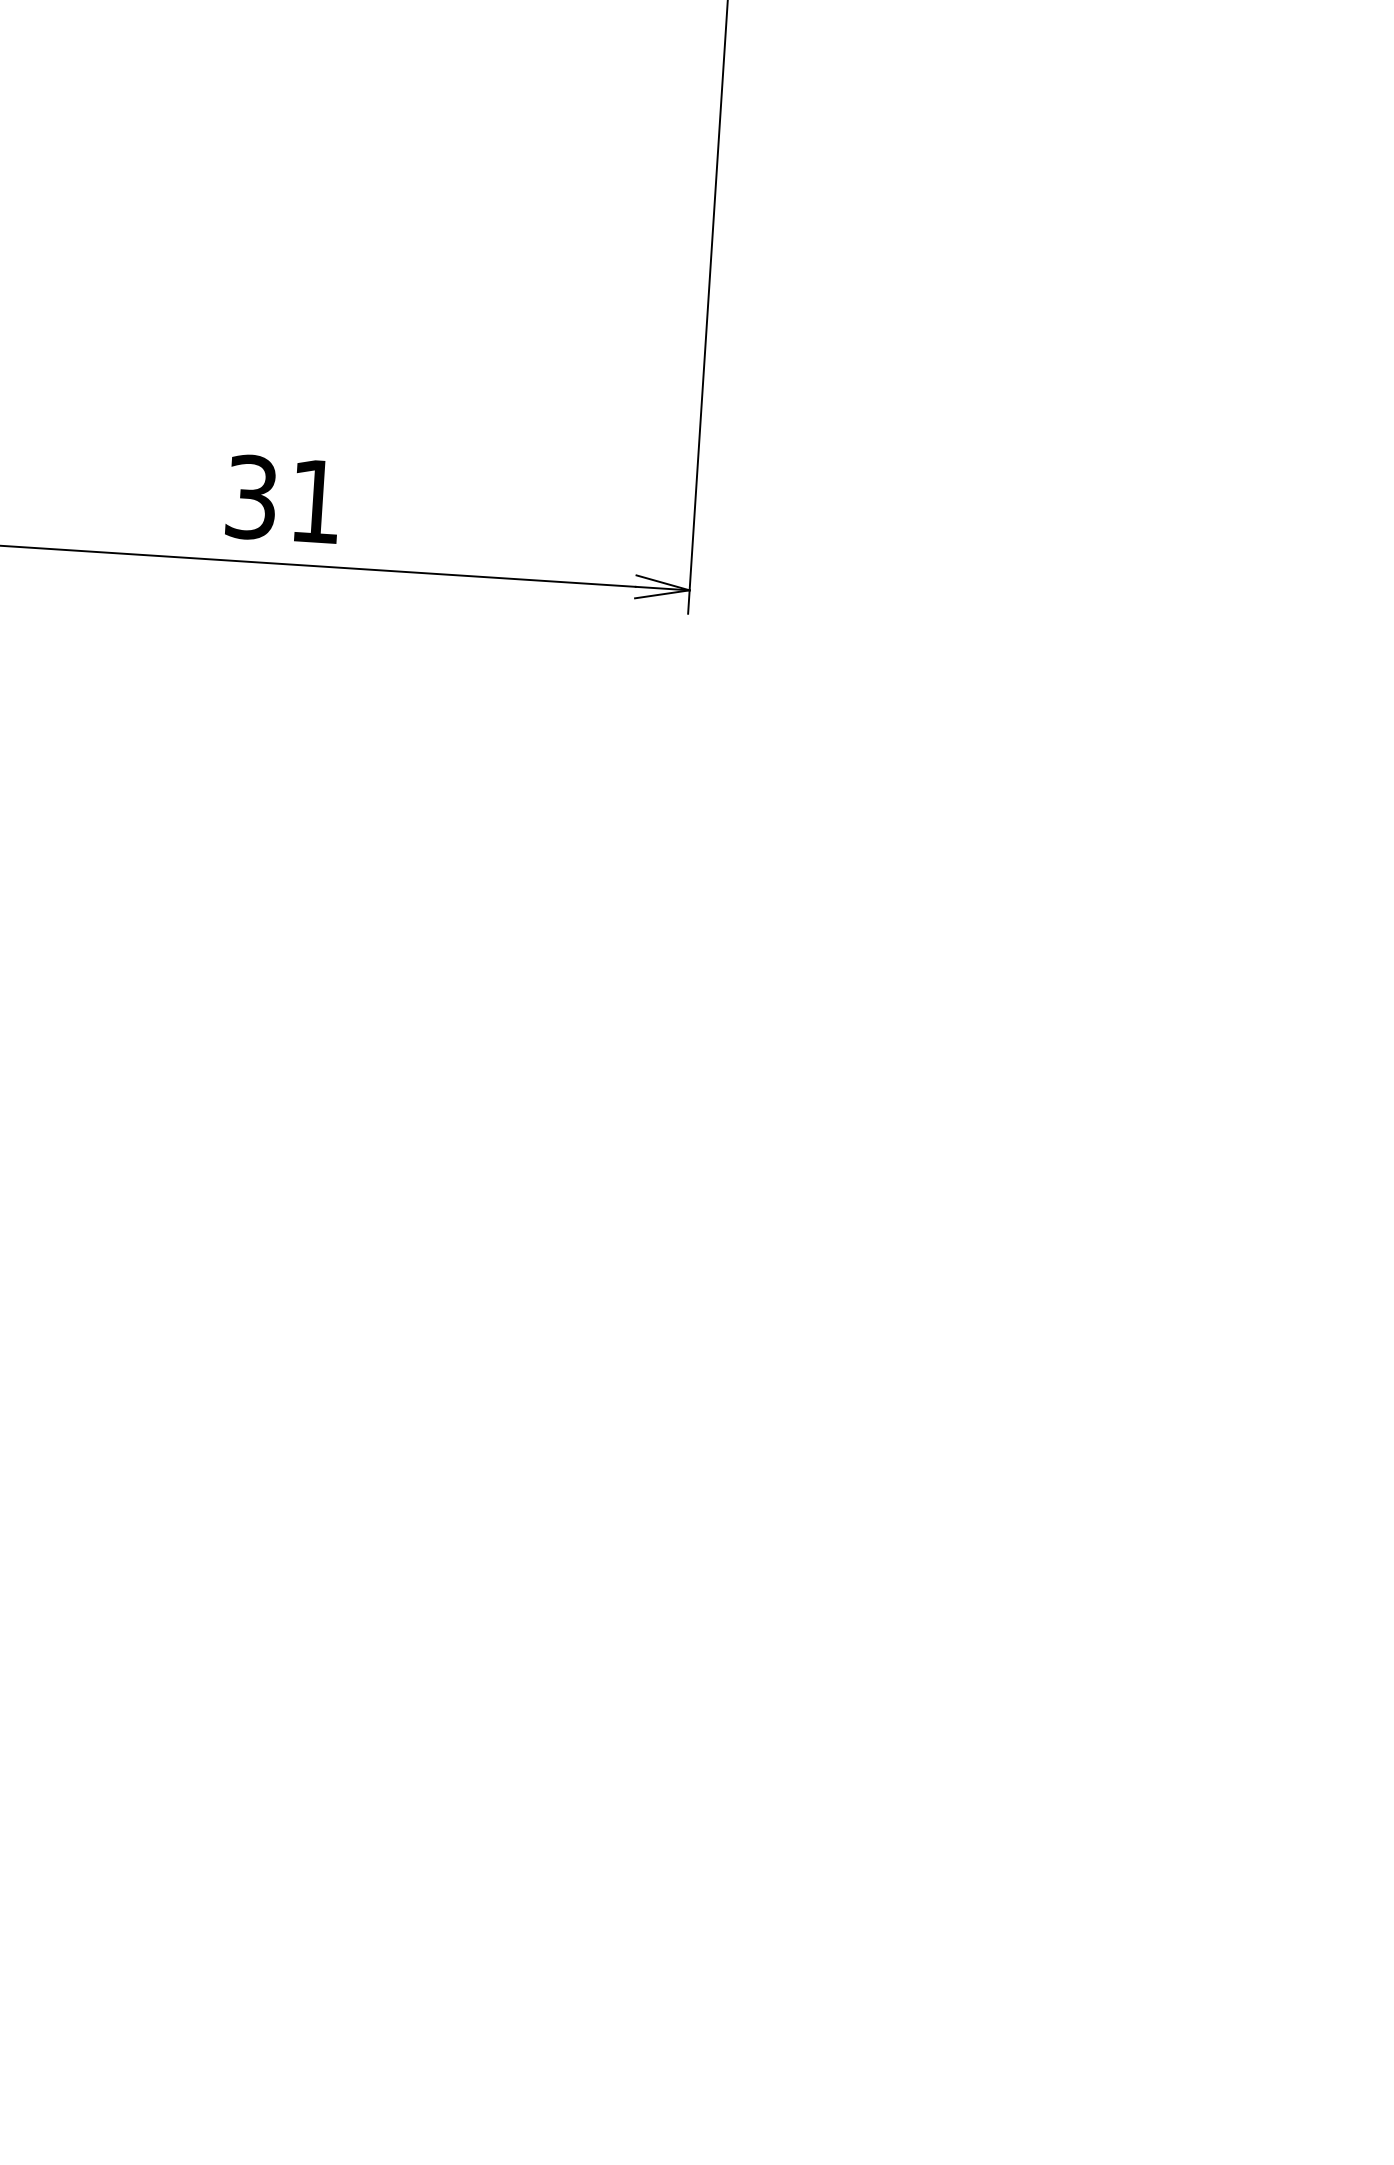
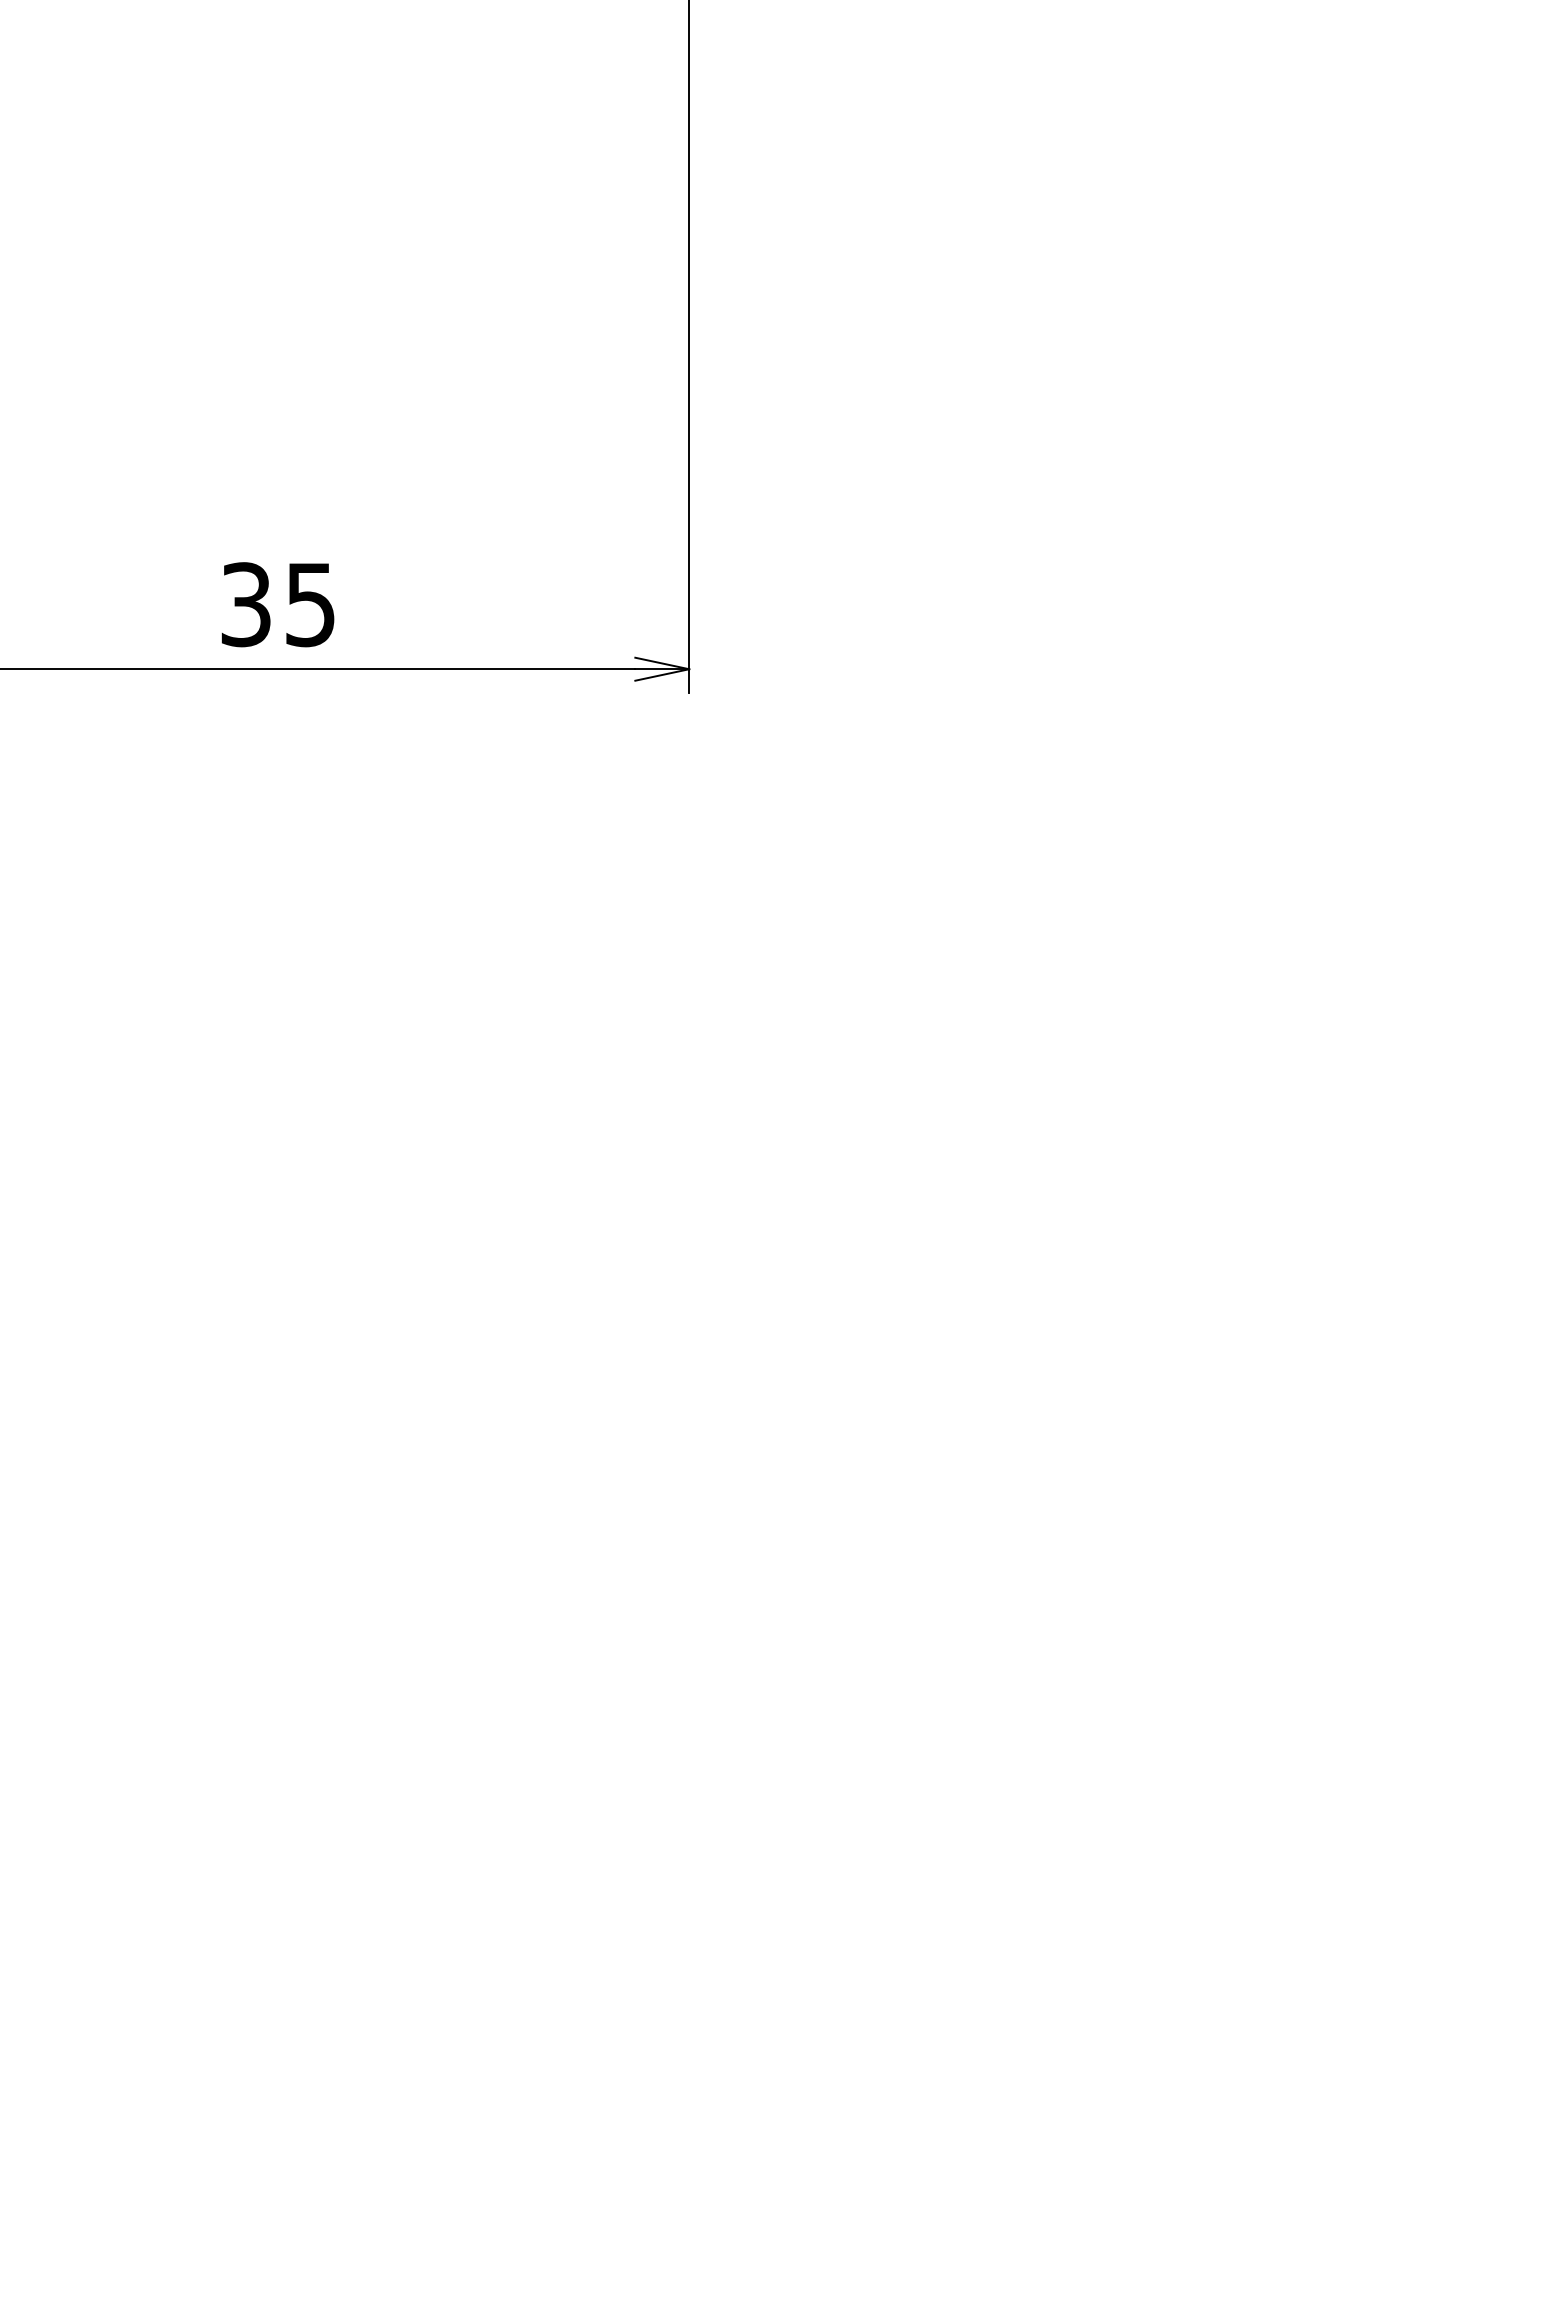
text: (315, 502) -> (310, 605), 31 -> 35

